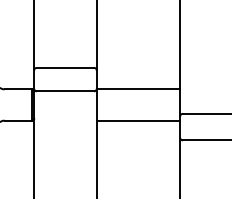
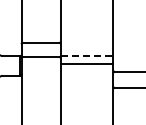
line: (139, 89) -> (87, 56), solid -> dashed
line: (137, 120) -> (86, 63), moved

